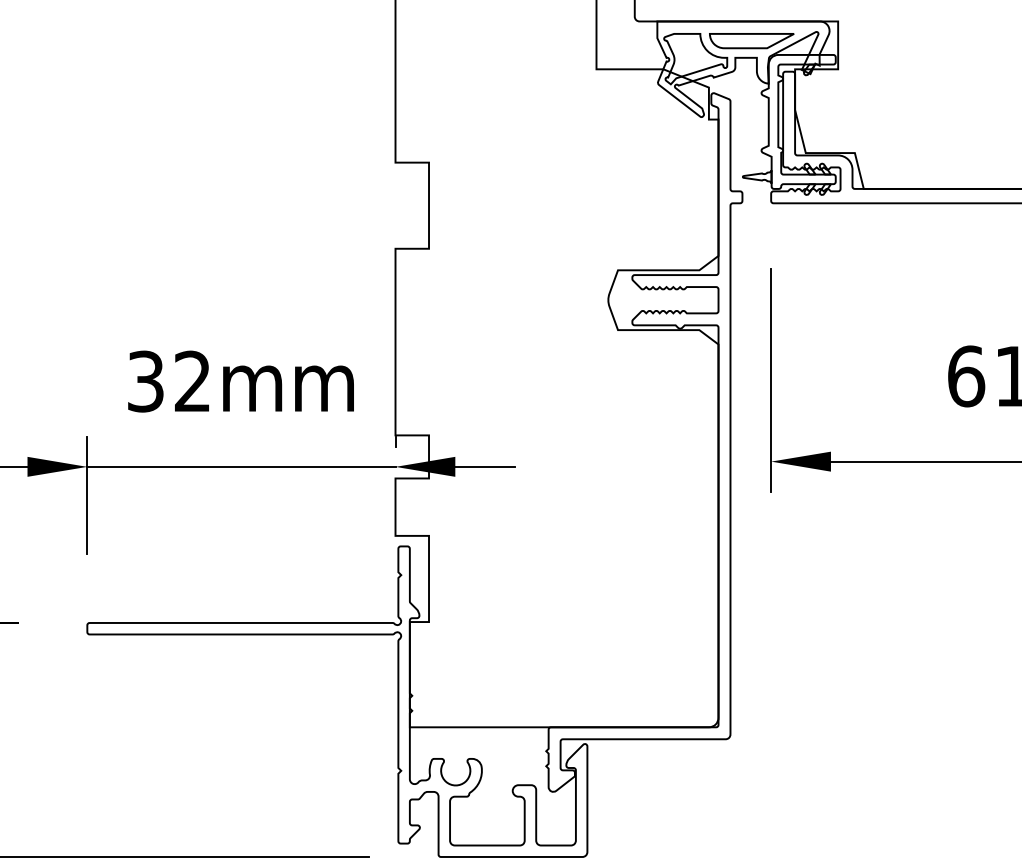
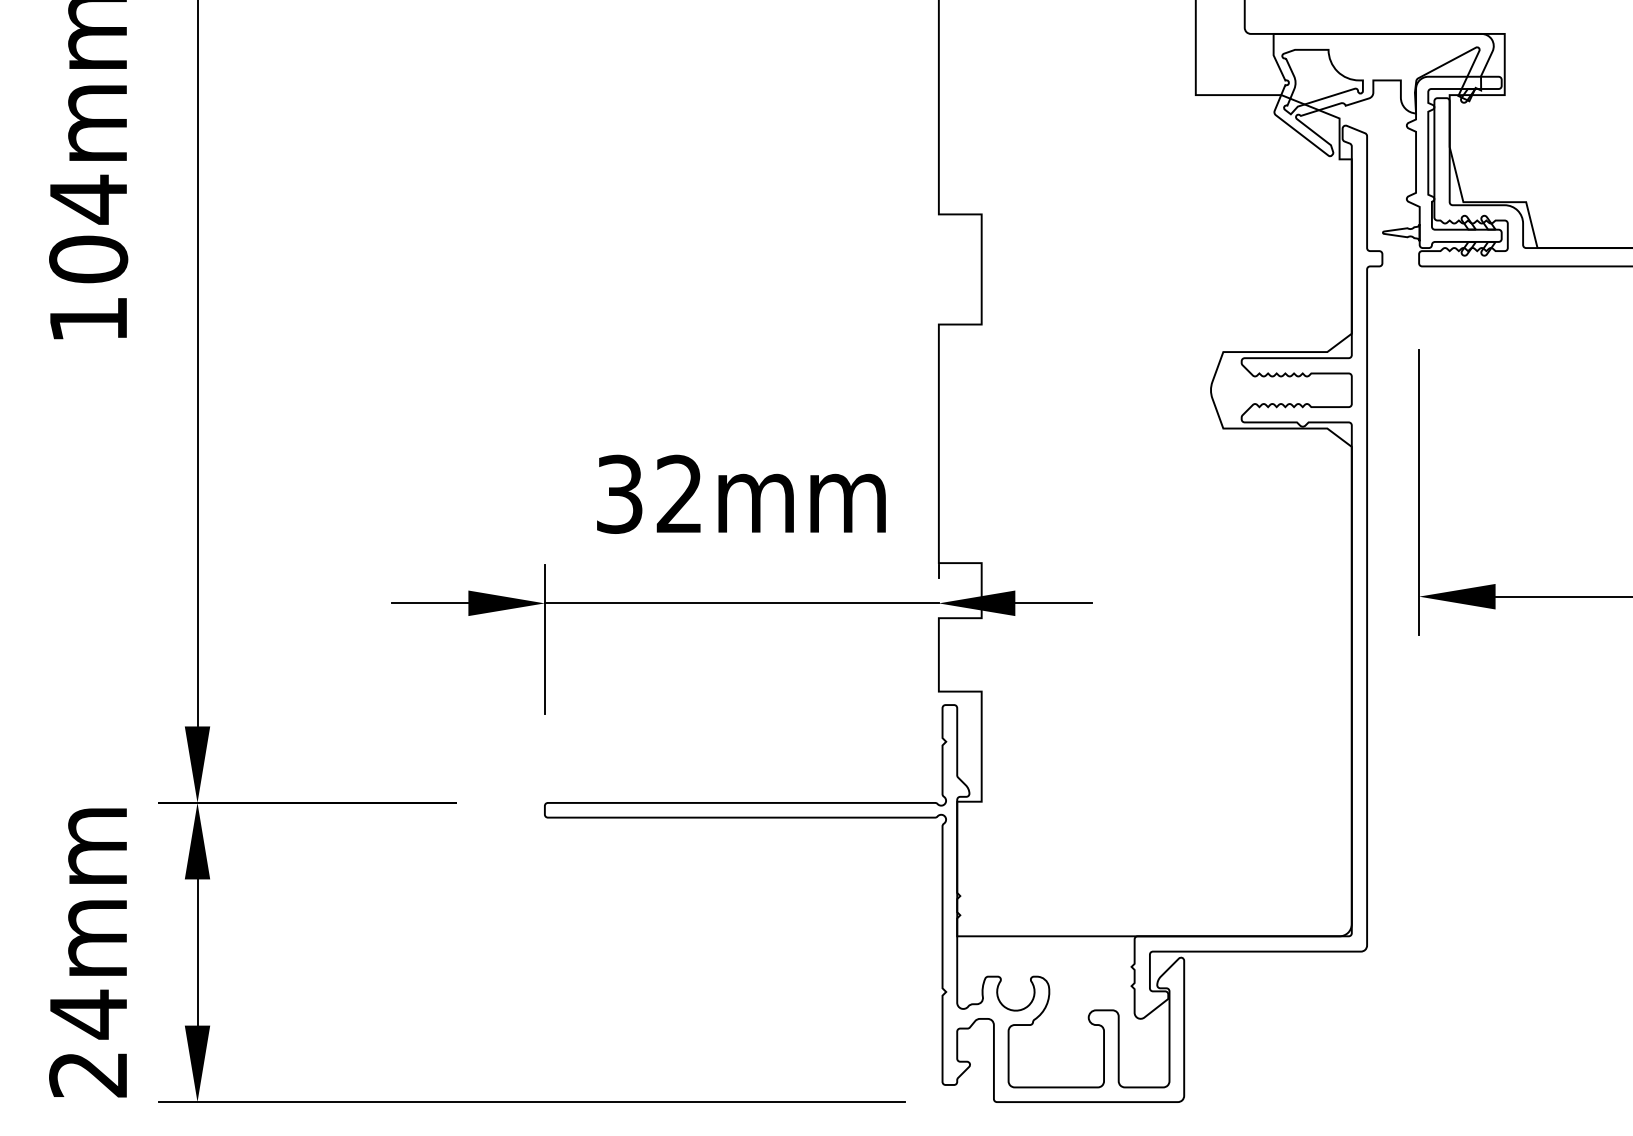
part: (751, 41) -> (1393, 59), removed

